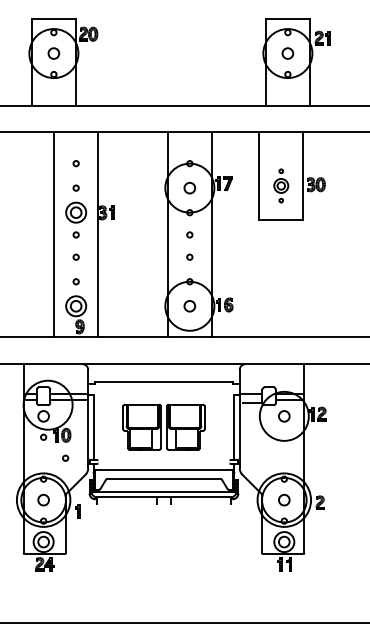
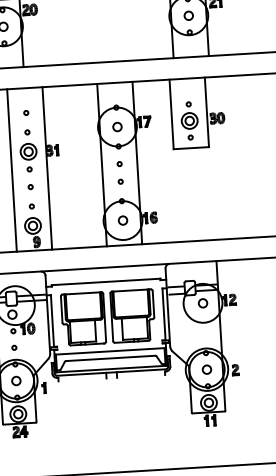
part: (281, 185) -> (189, 120), size x1.43
part: (163, 427) -> (107, 317), size x1.43
circle: (65, 457) -> (14, 347), moved

